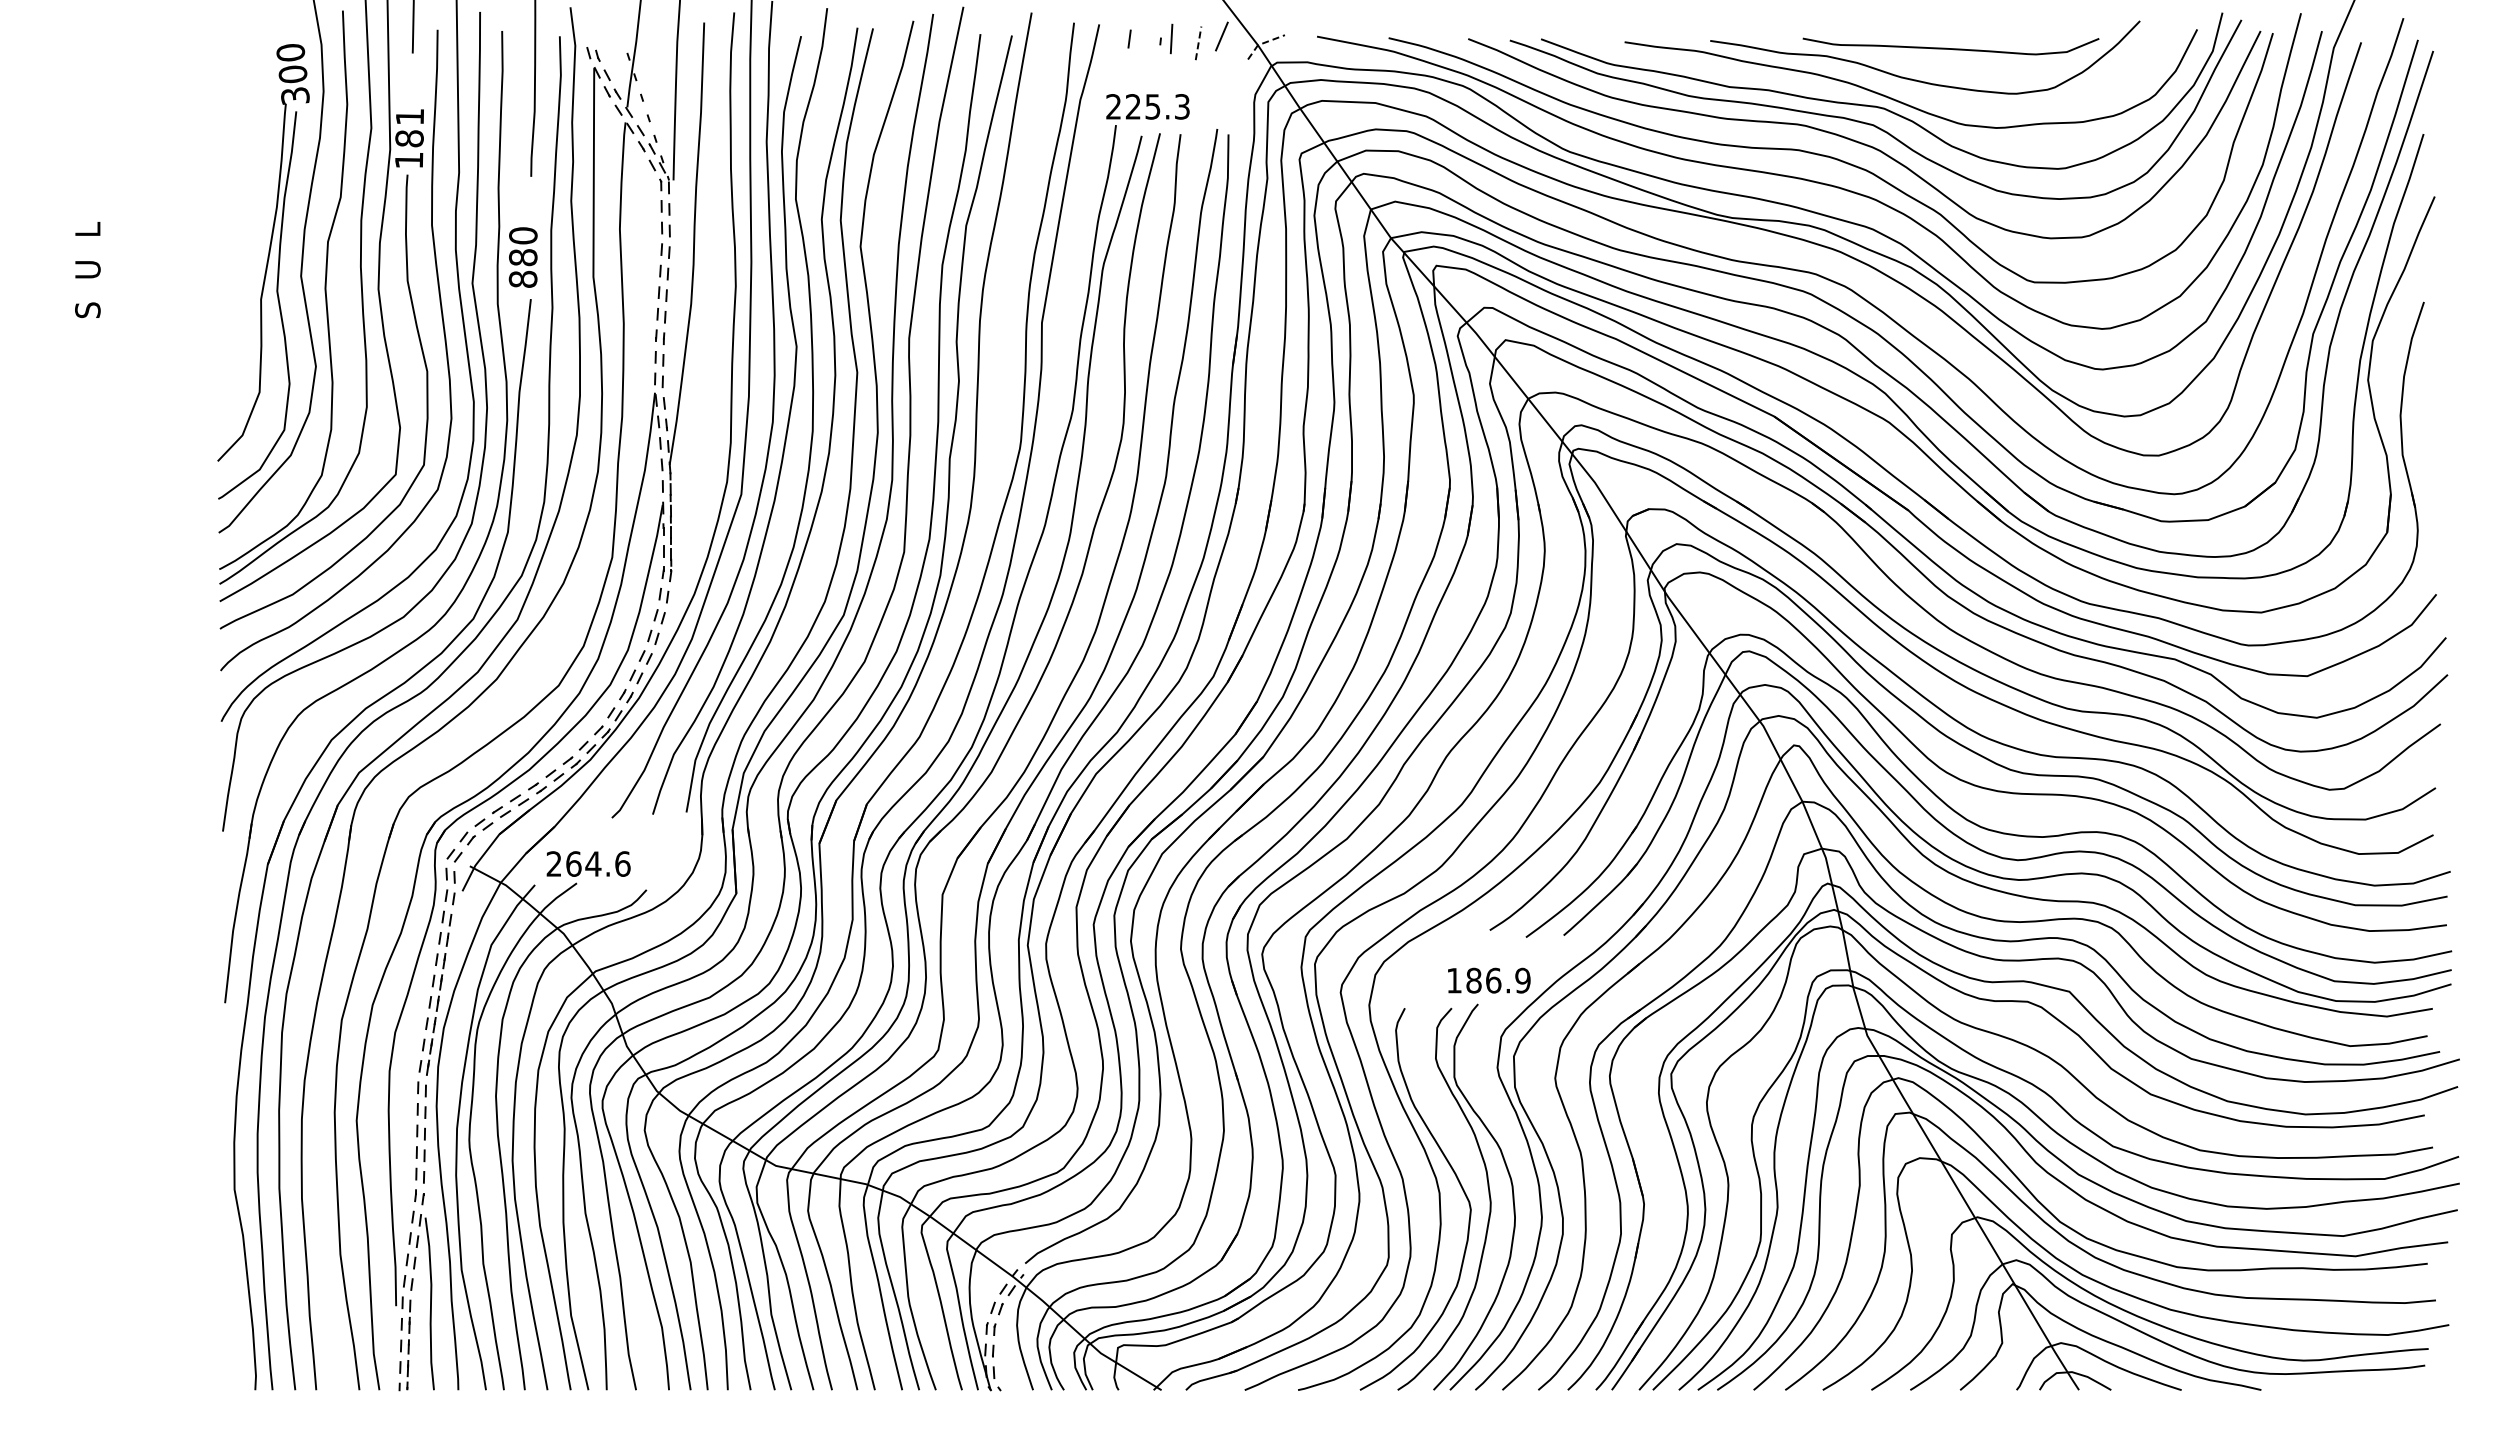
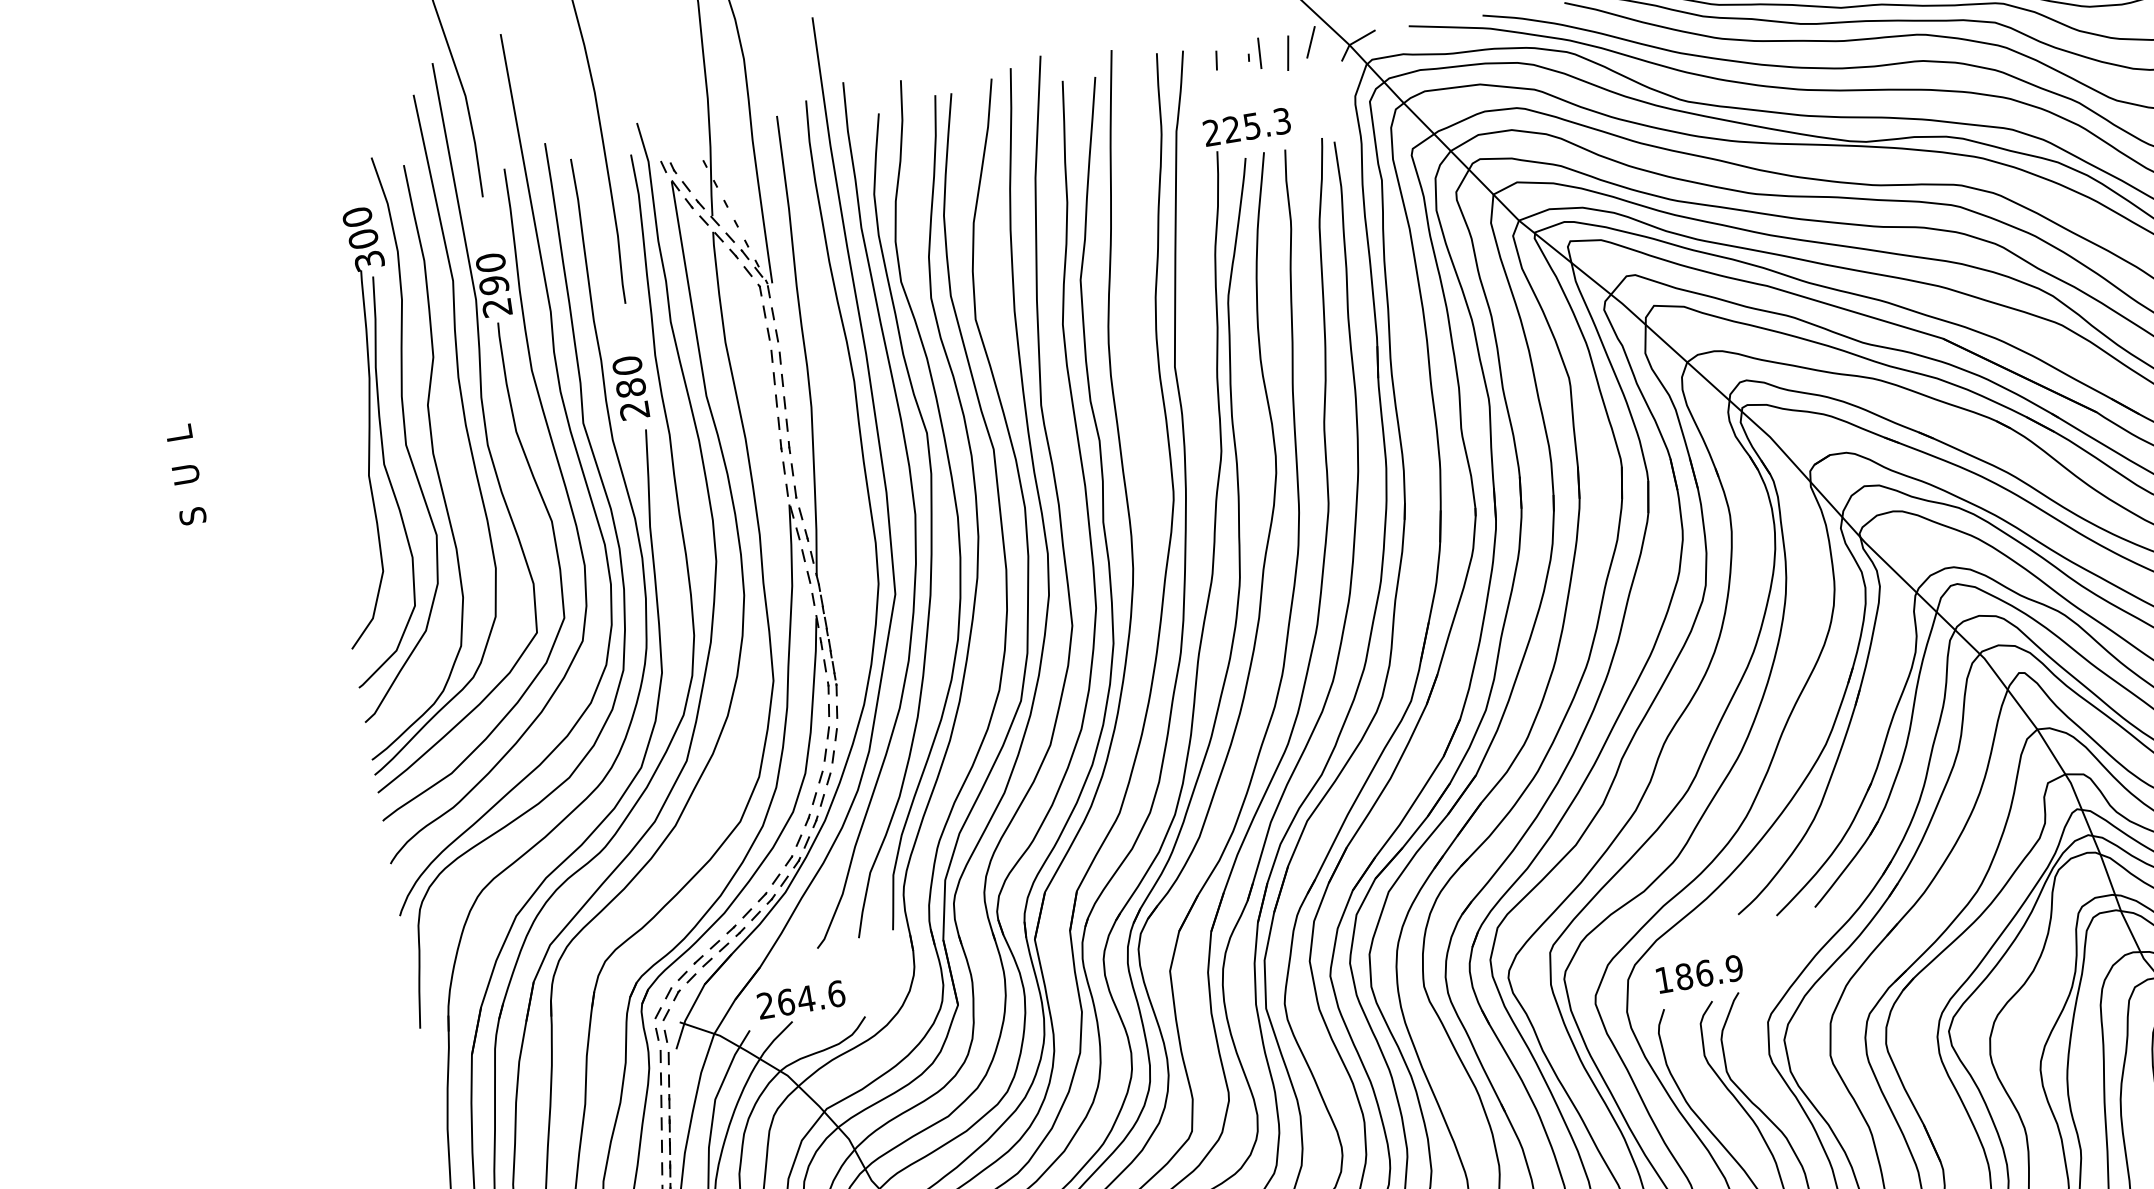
line: (1198, 42) -> (1288, 52), dashed -> solid
line: (1262, 43) -> (1353, 42), dashed -> solid
text: (409, 138) -> (494, 285), 181 -> 290
text: (522, 278) -> (633, 409), 880 -> 280
text: (1489, 980) -> (1700, 973), moved

